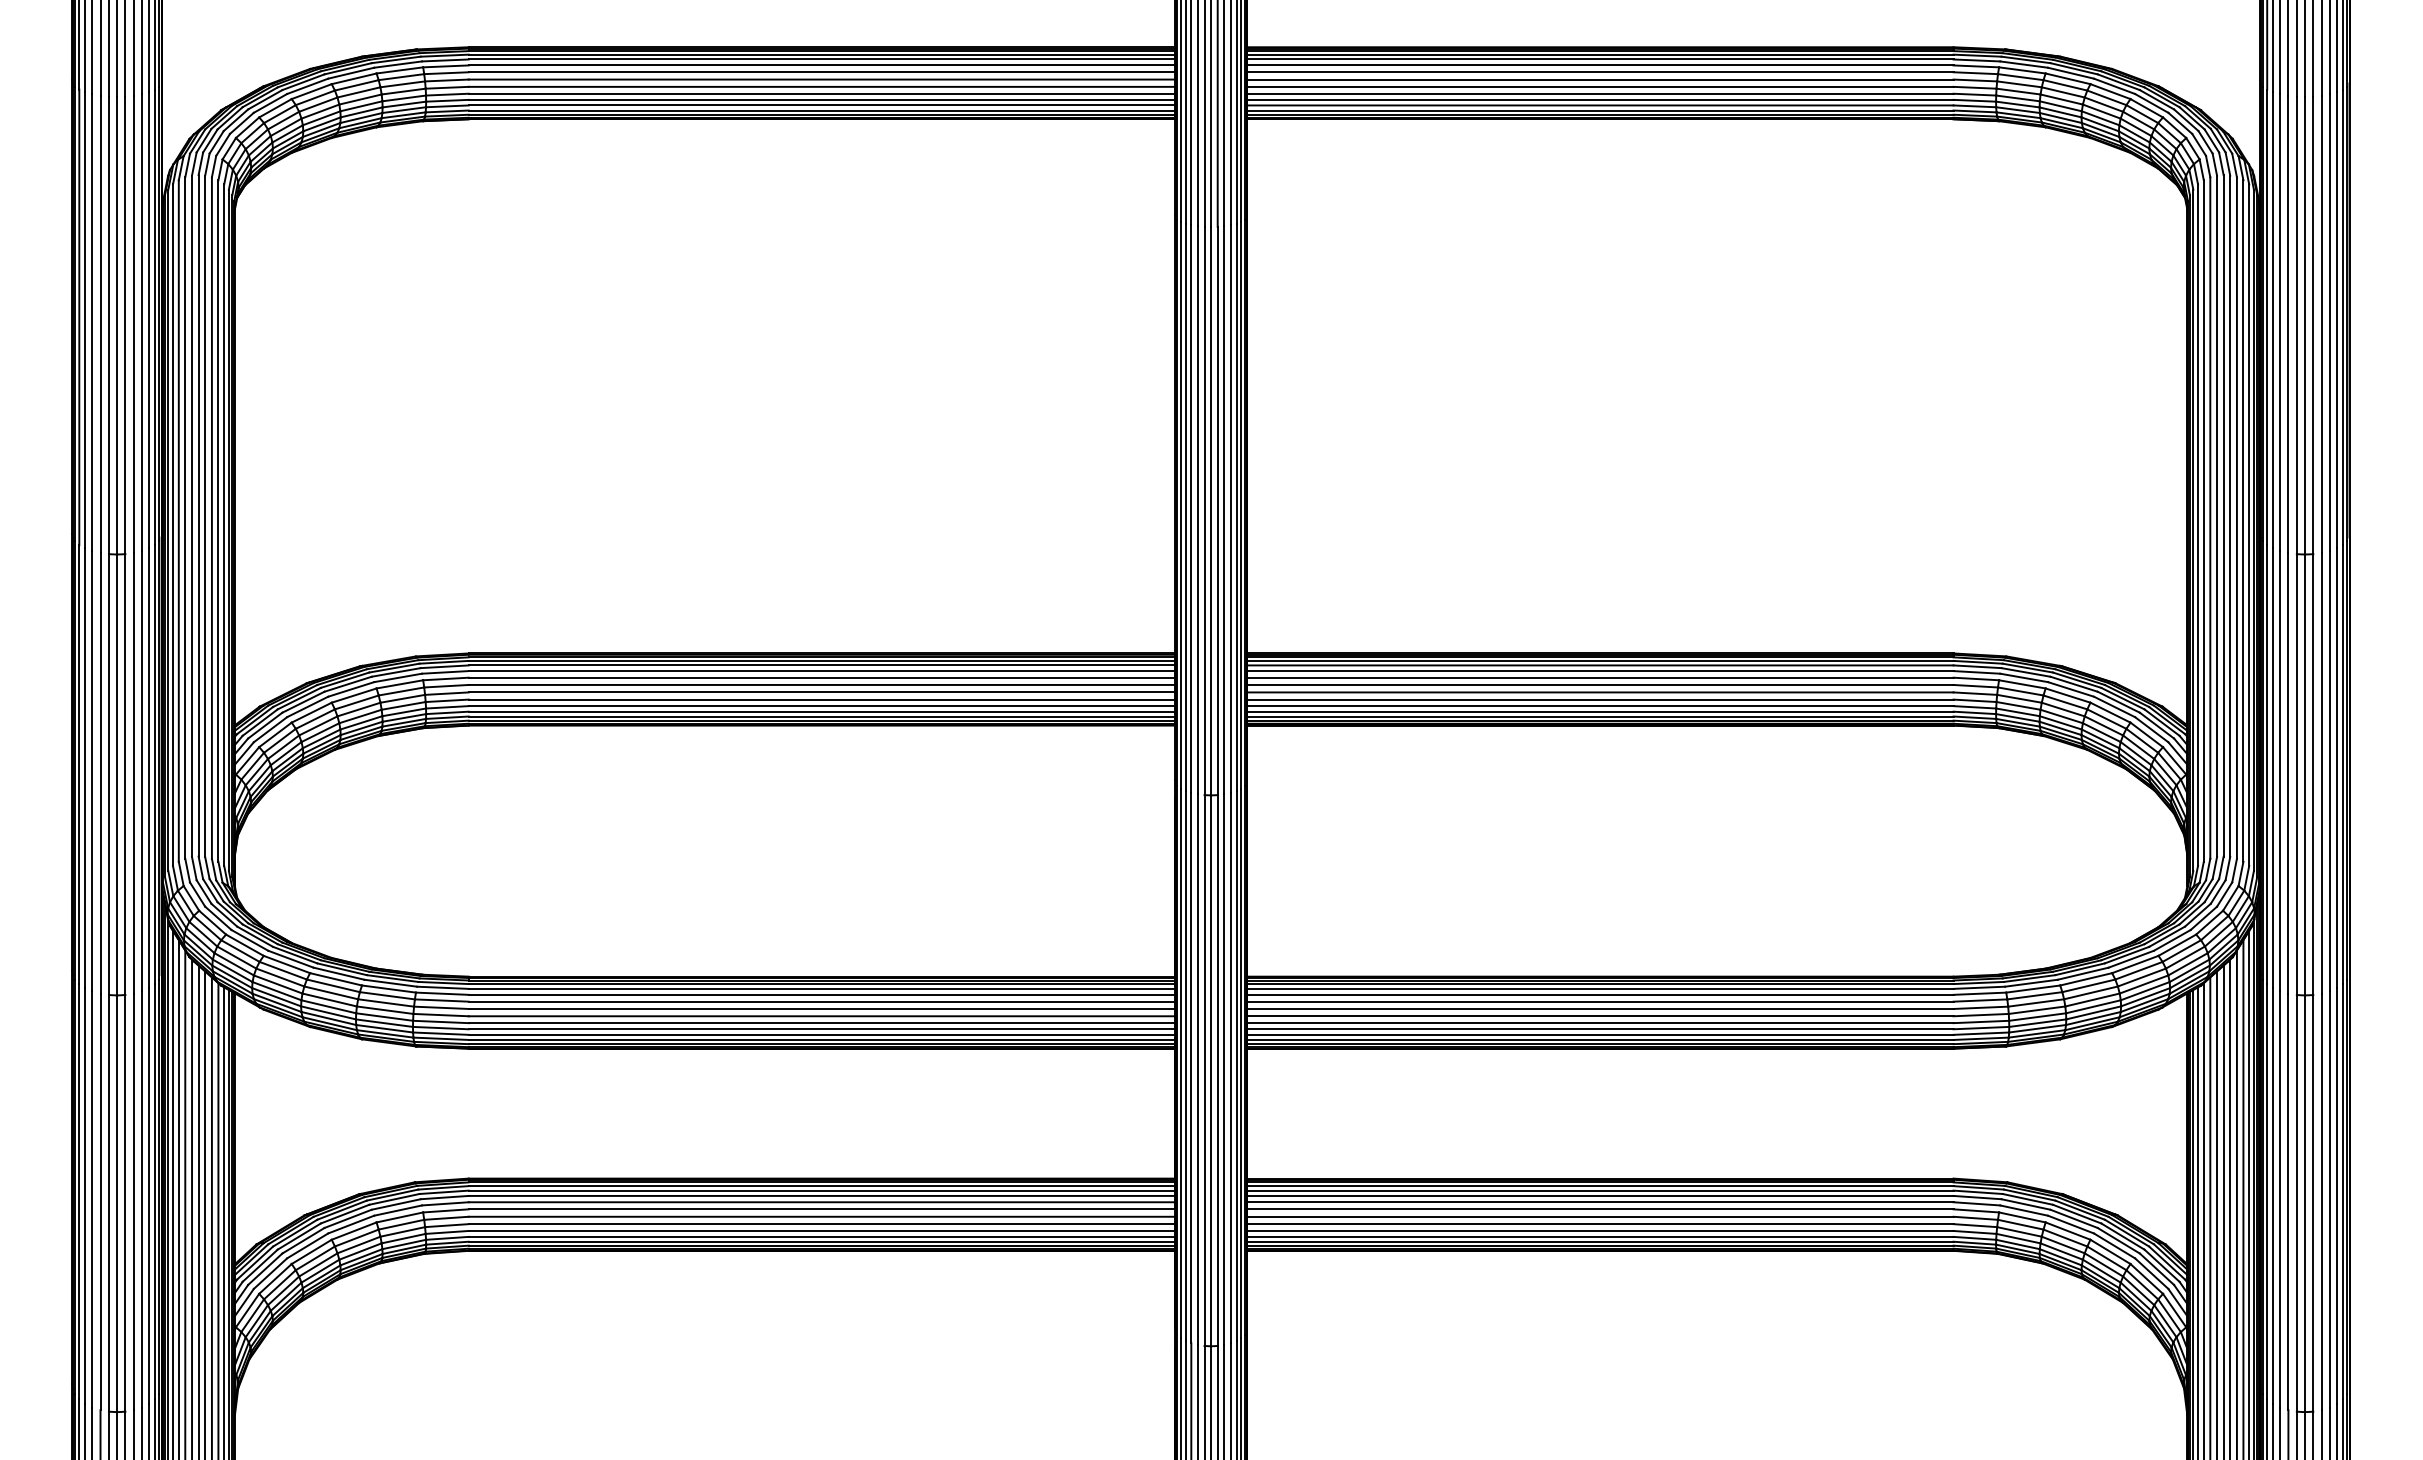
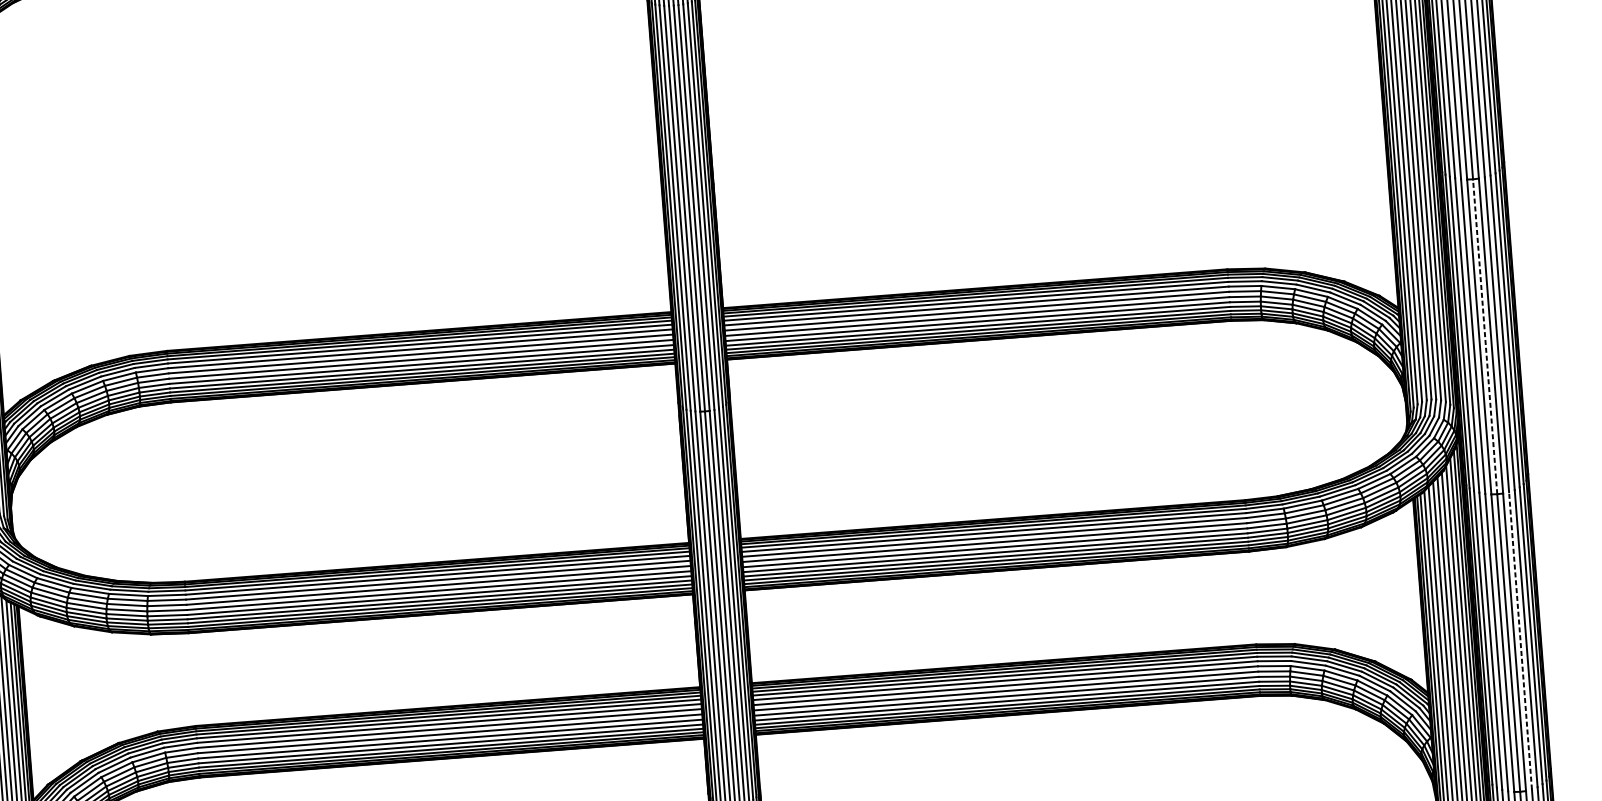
line: (2305, 774) -> (1485, 336), solid -> dashed
line: (2321, 1201) -> (1520, 640), solid -> dashed

